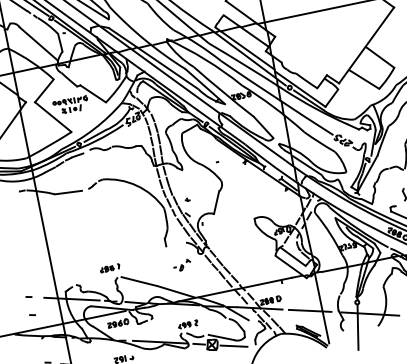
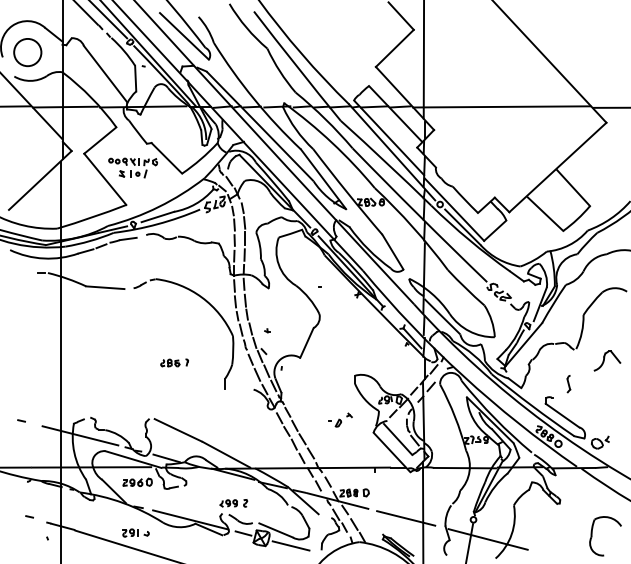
part: (182, 265) -> (340, 419), moved
part: (109, 268) -> (174, 362), moved
line: (32, 314) -> (21, 446), removed

